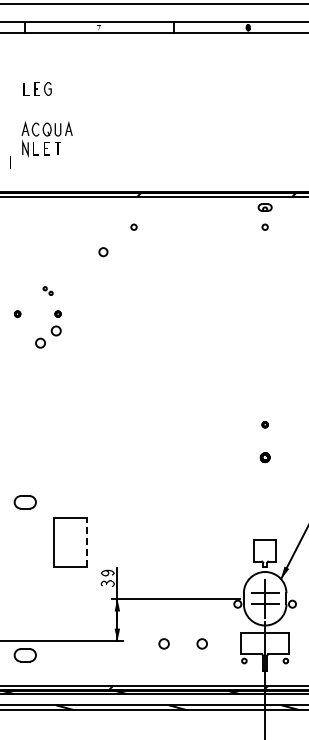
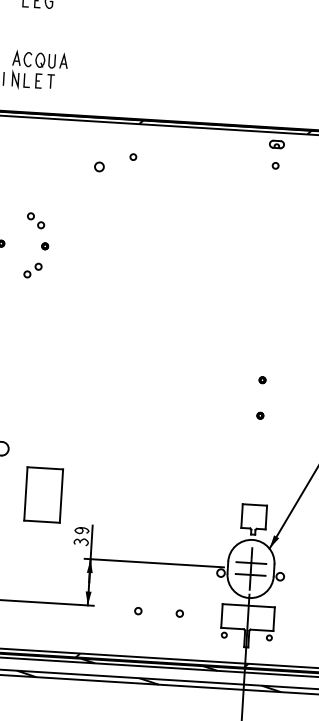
part: (46, 139) -> (38, 71), moved
circle: (103, 252) -> (99, 167), moved
part: (47, 290) -> (35, 220), size x1.67
part: (47, 336) -> (32, 269), size x0.62
part: (264, 457) -> (259, 415), size x0.62
line: (87, 542) -> (61, 496), dashed -> solid
circle: (163, 643) -> (137, 610), size x0.62
circle: (202, 643) -> (180, 613), size x0.62

